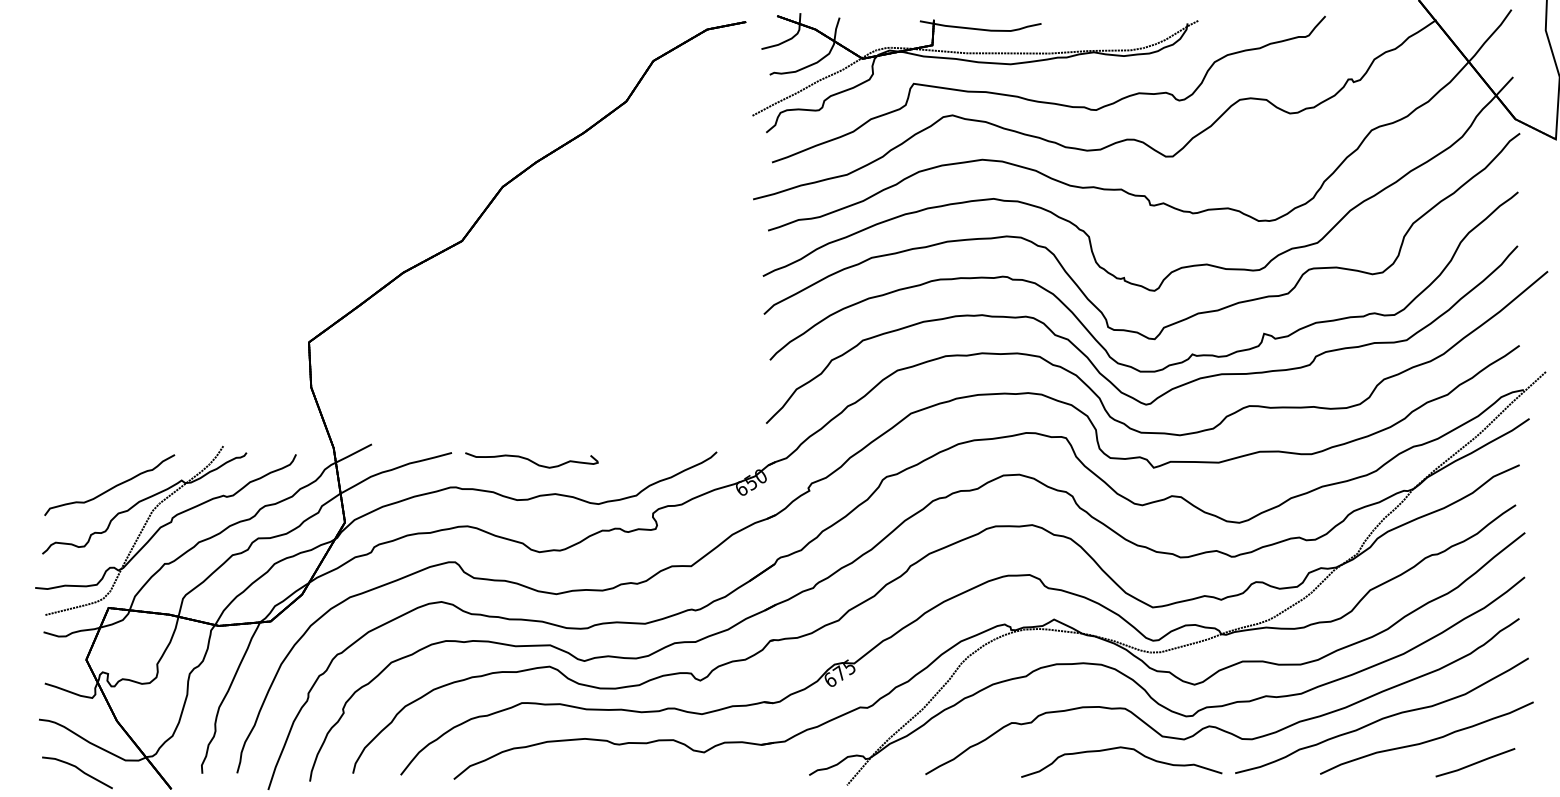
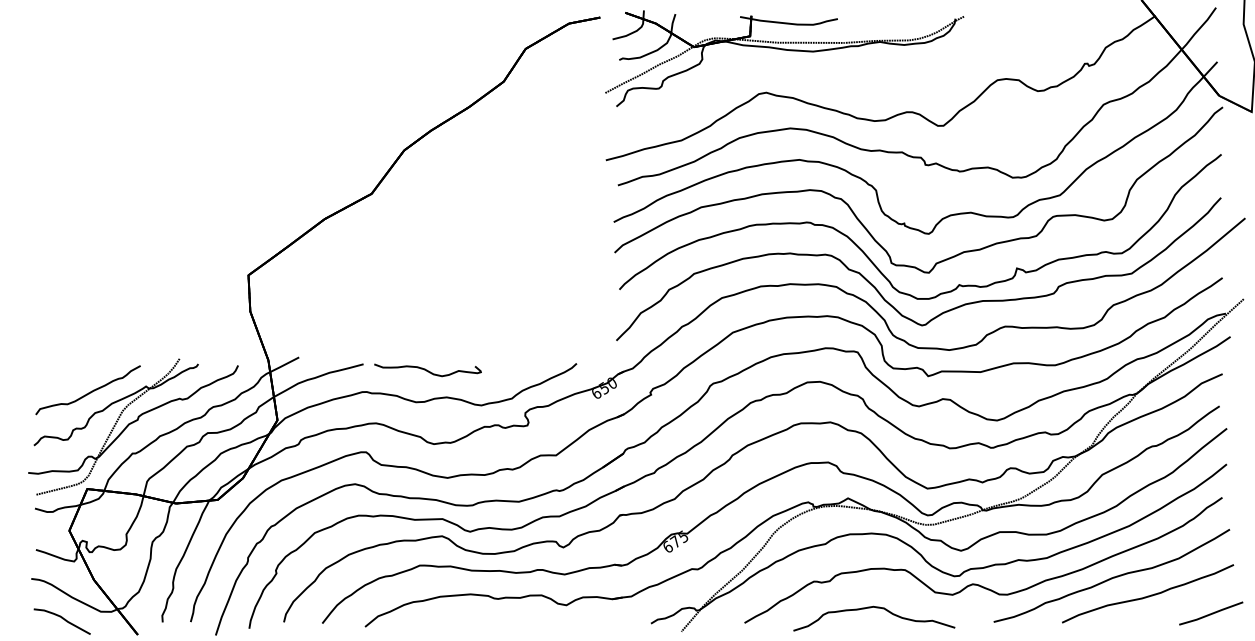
part: (1046, 101) -> (841, 81), removed
curve: (1121, 748) -> (874, 607), moved
line: (1475, 762) -> (1211, 613), moved

